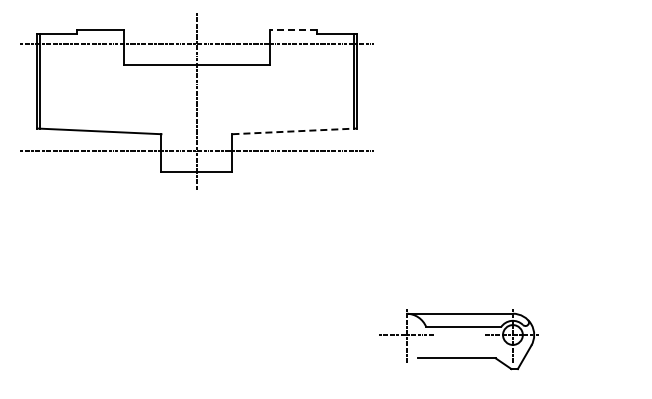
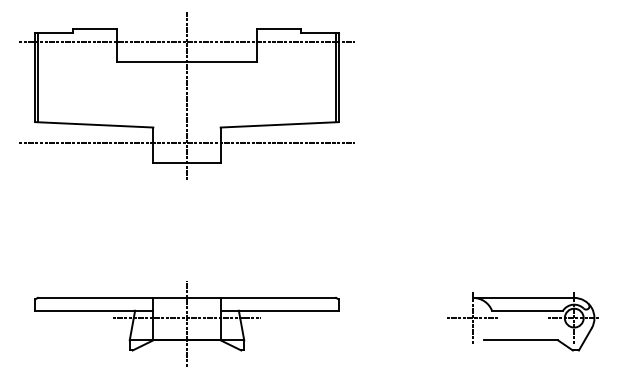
line: (293, 29) -> (278, 28), dashed -> solid
line: (295, 131) -> (280, 124), dashed -> solid
part: (458, 327) -> (522, 310), moved
part: (196, 341) -> (186, 324), added

